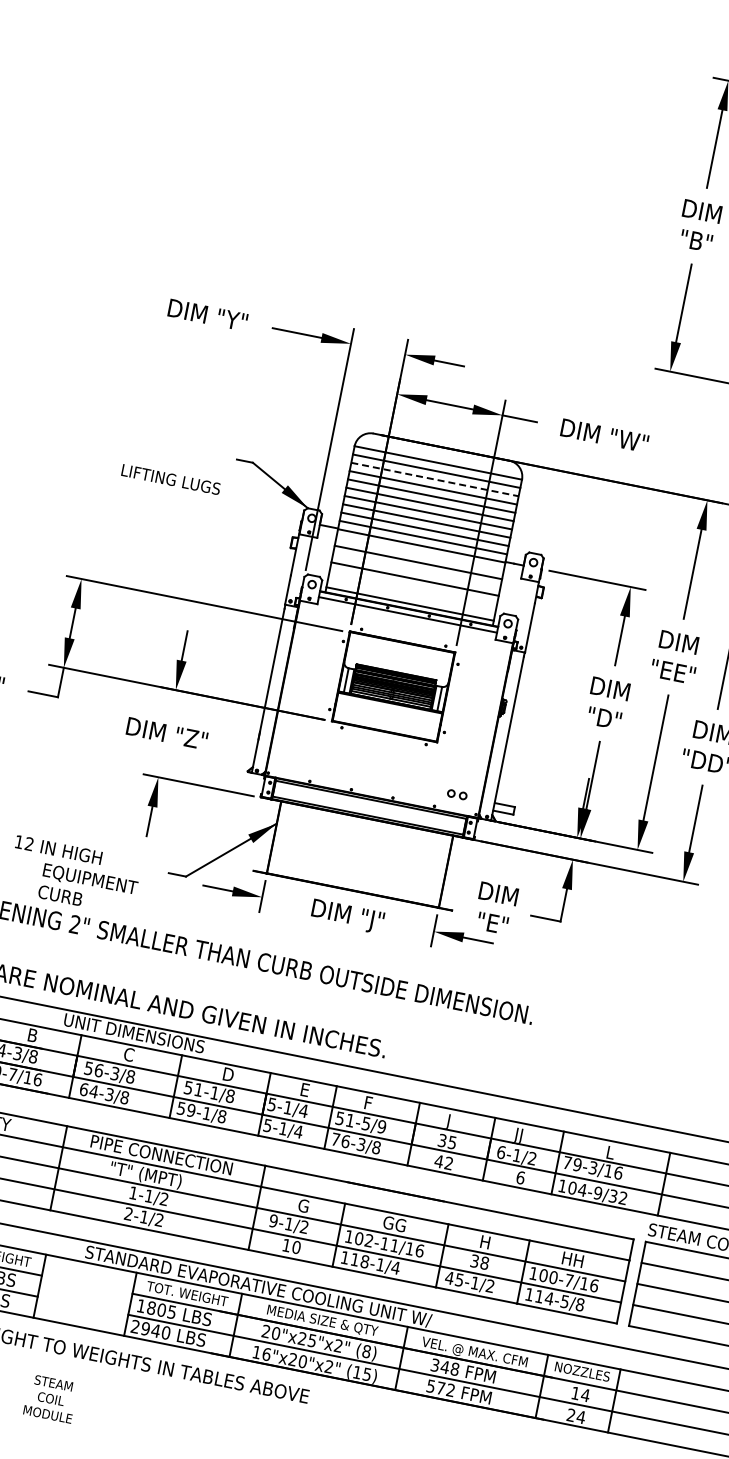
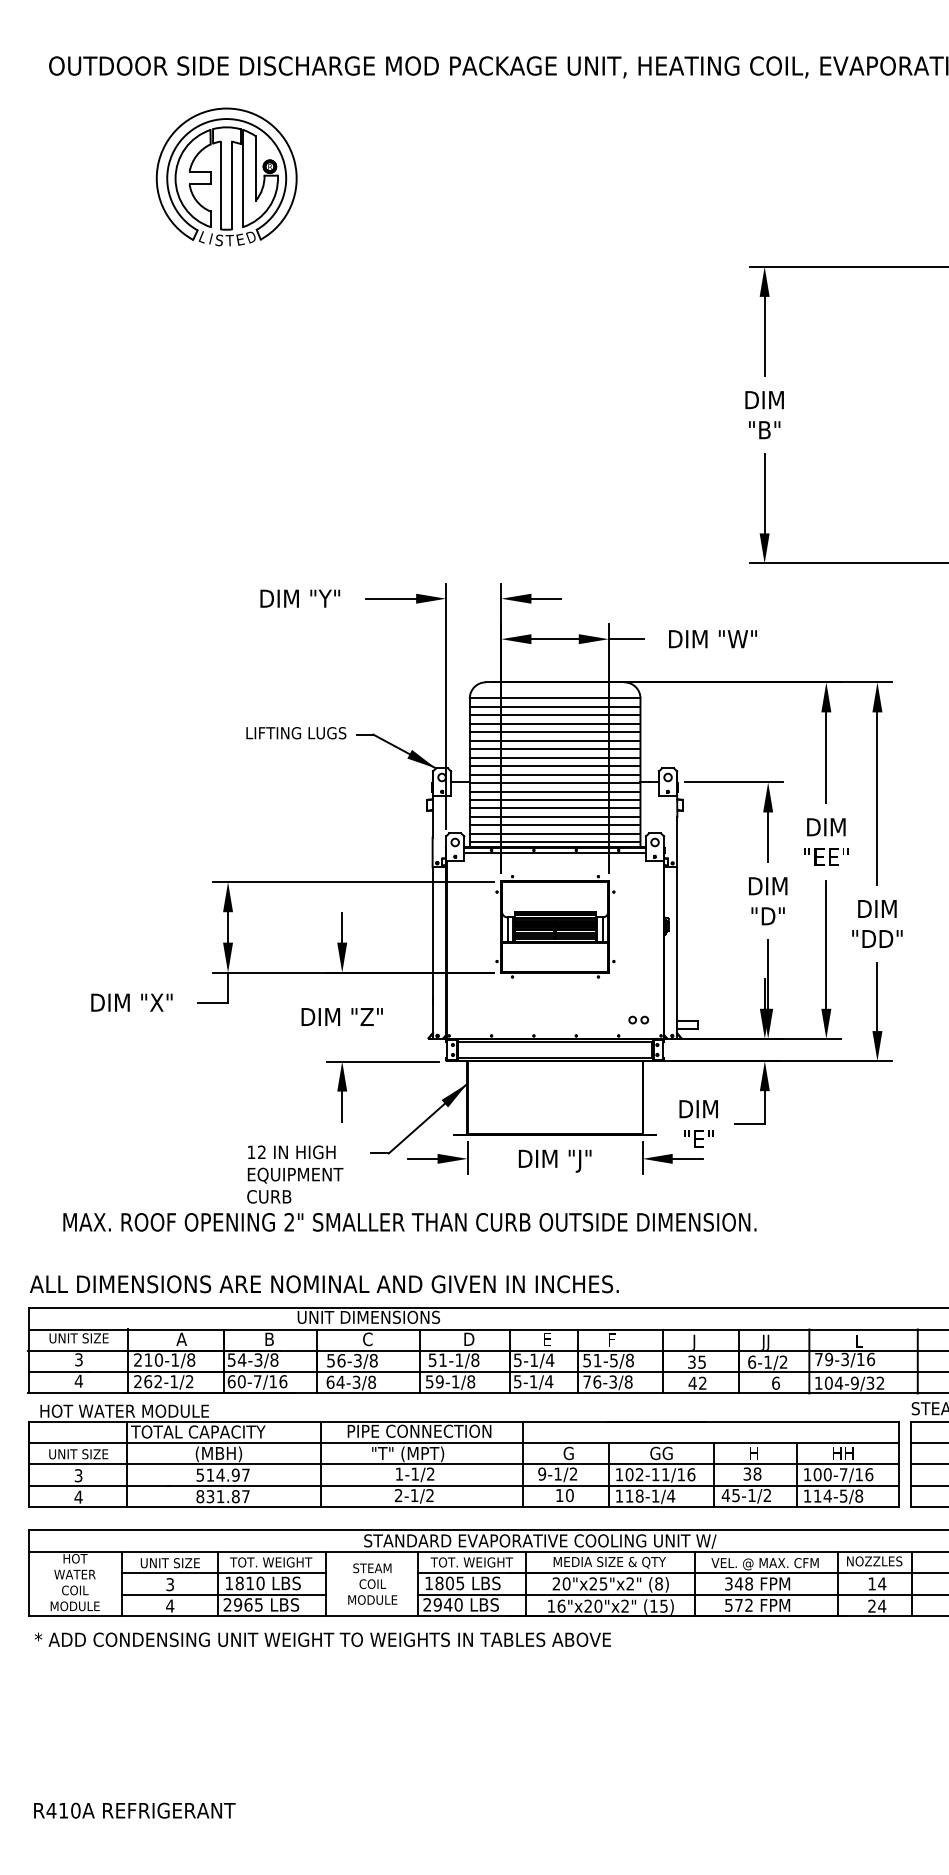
text: (171, 479) -> (296, 733), moved
line: (435, 479) -> (555, 715), dashed -> solid
line: (419, 554) -> (554, 791), added
line: (416, 570) -> (554, 808), added
line: (412, 587) -> (554, 825), added
line: (411, 595) -> (554, 833), added
text: (58, 850) -> (291, 1152), moved
text: (381, 1126) -> (629, 1360), 51-5/9 -> 51-5/8
text: (50, 1398) -> (372, 1583), moved

